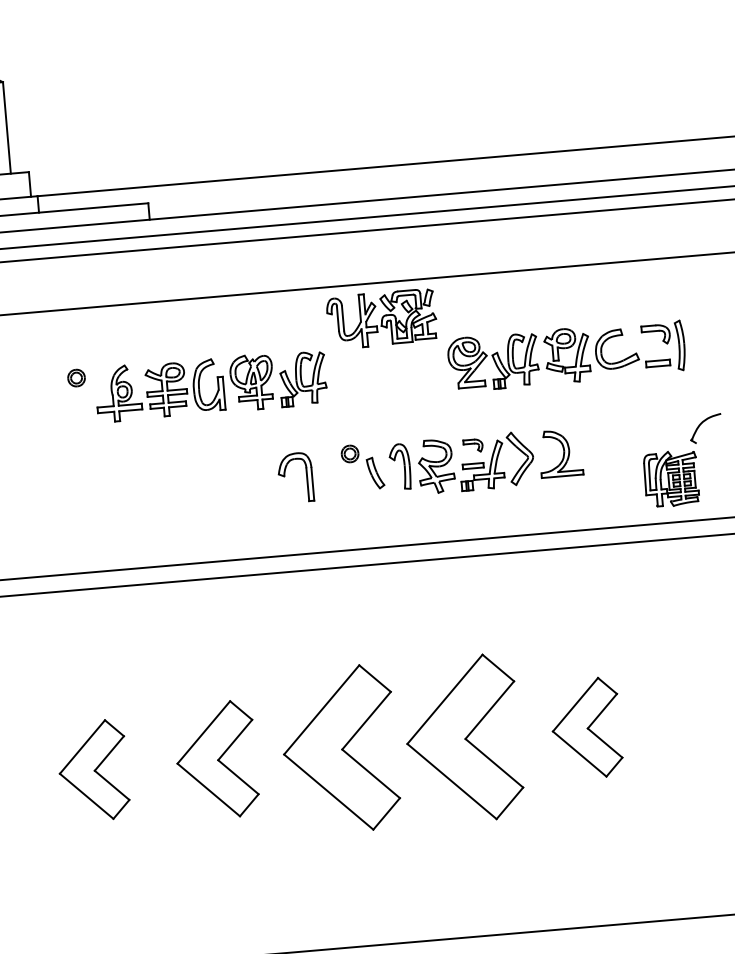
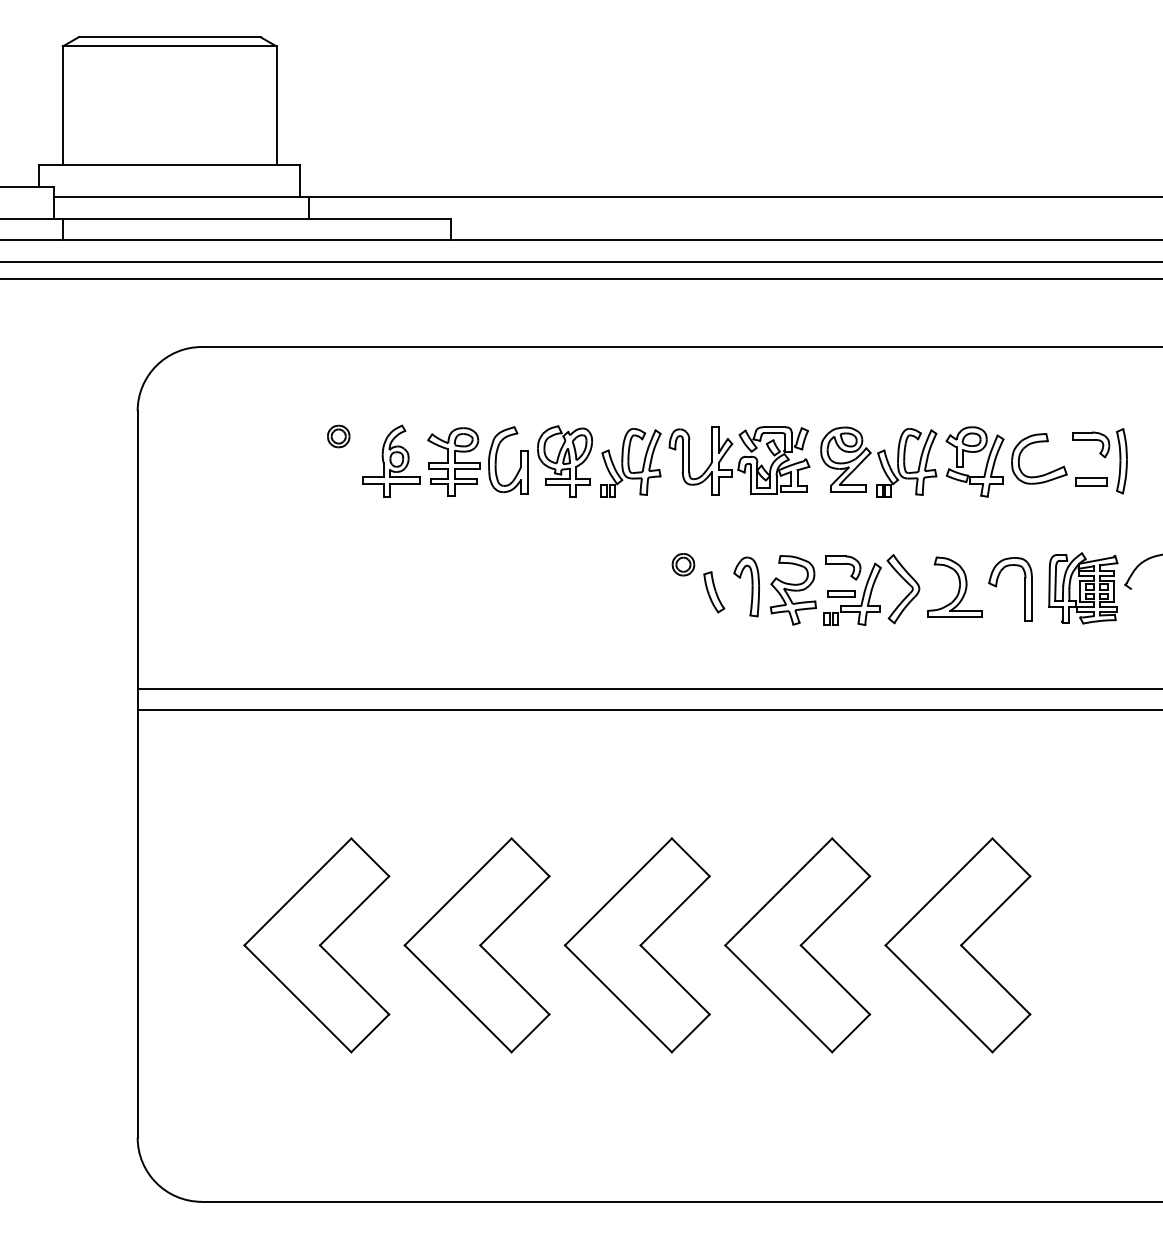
part: (381, 318) -> (739, 460), moved
part: (473, 445) -> (843, 567), size x1.43
part: (285, 475) -> (997, 585), moved
part: (671, 478) -> (1083, 588), moved
part: (585, 728) -> (957, 945), size x1.67
part: (216, 760) -> (476, 945), size x1.43
part: (93, 771) -> (316, 945), size x1.67

